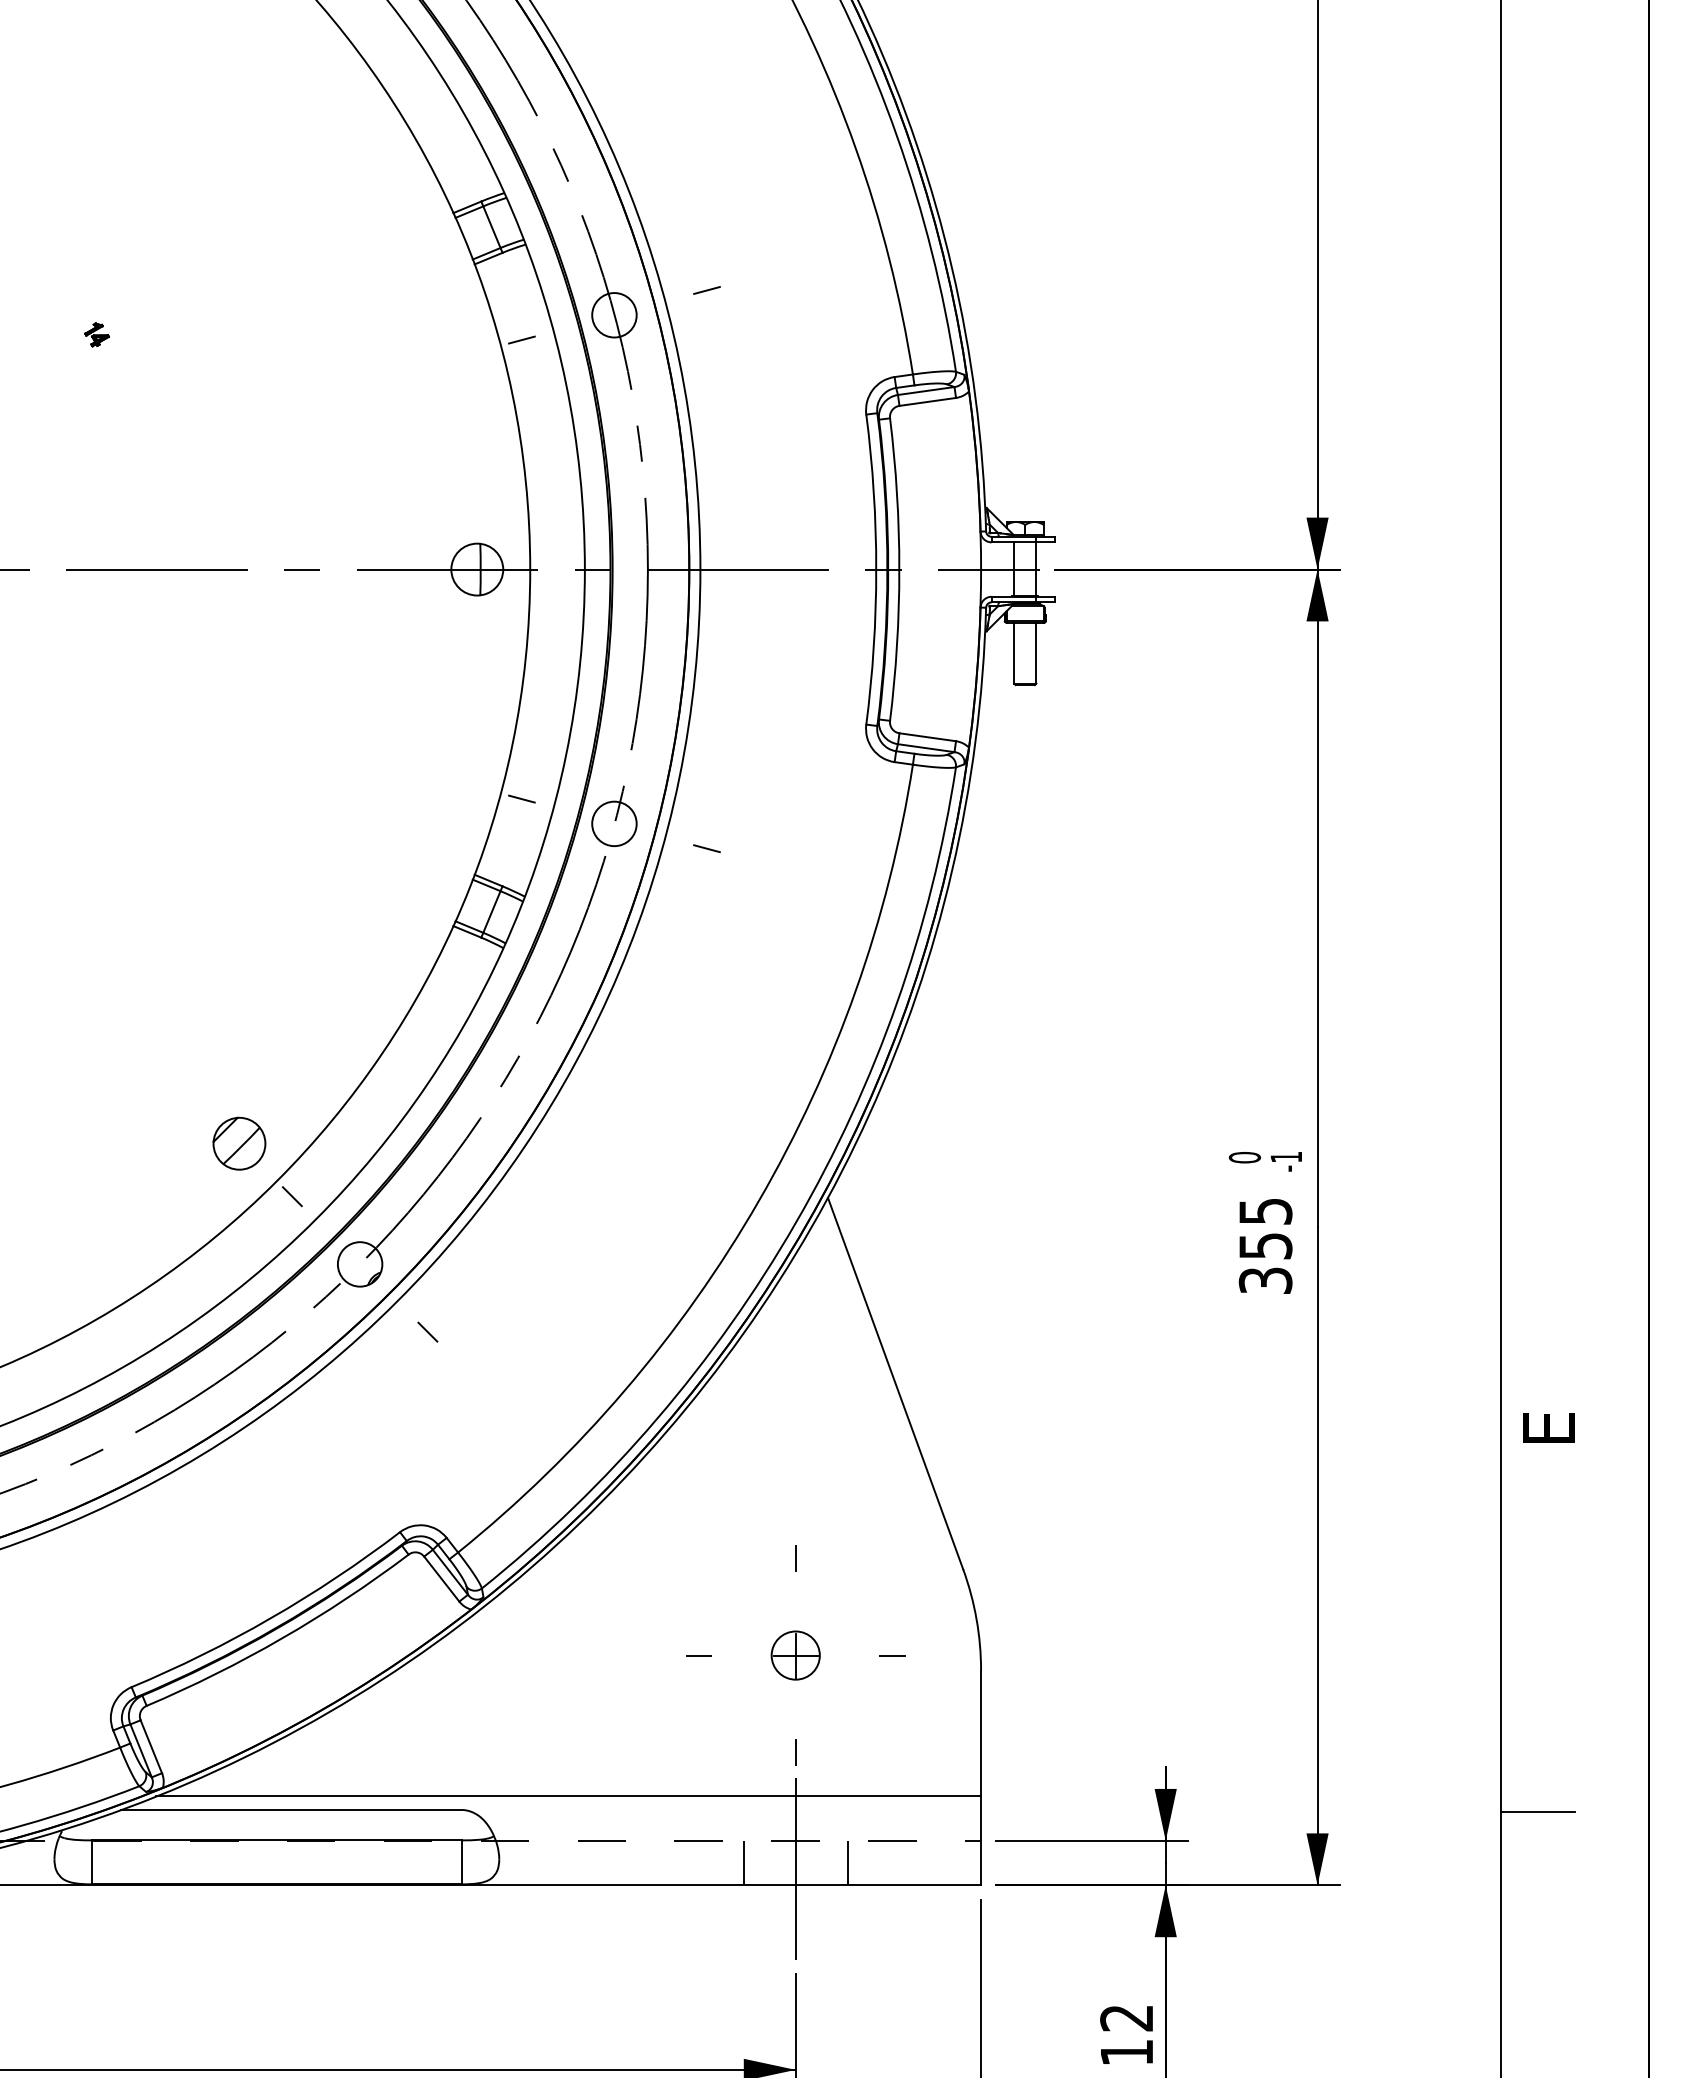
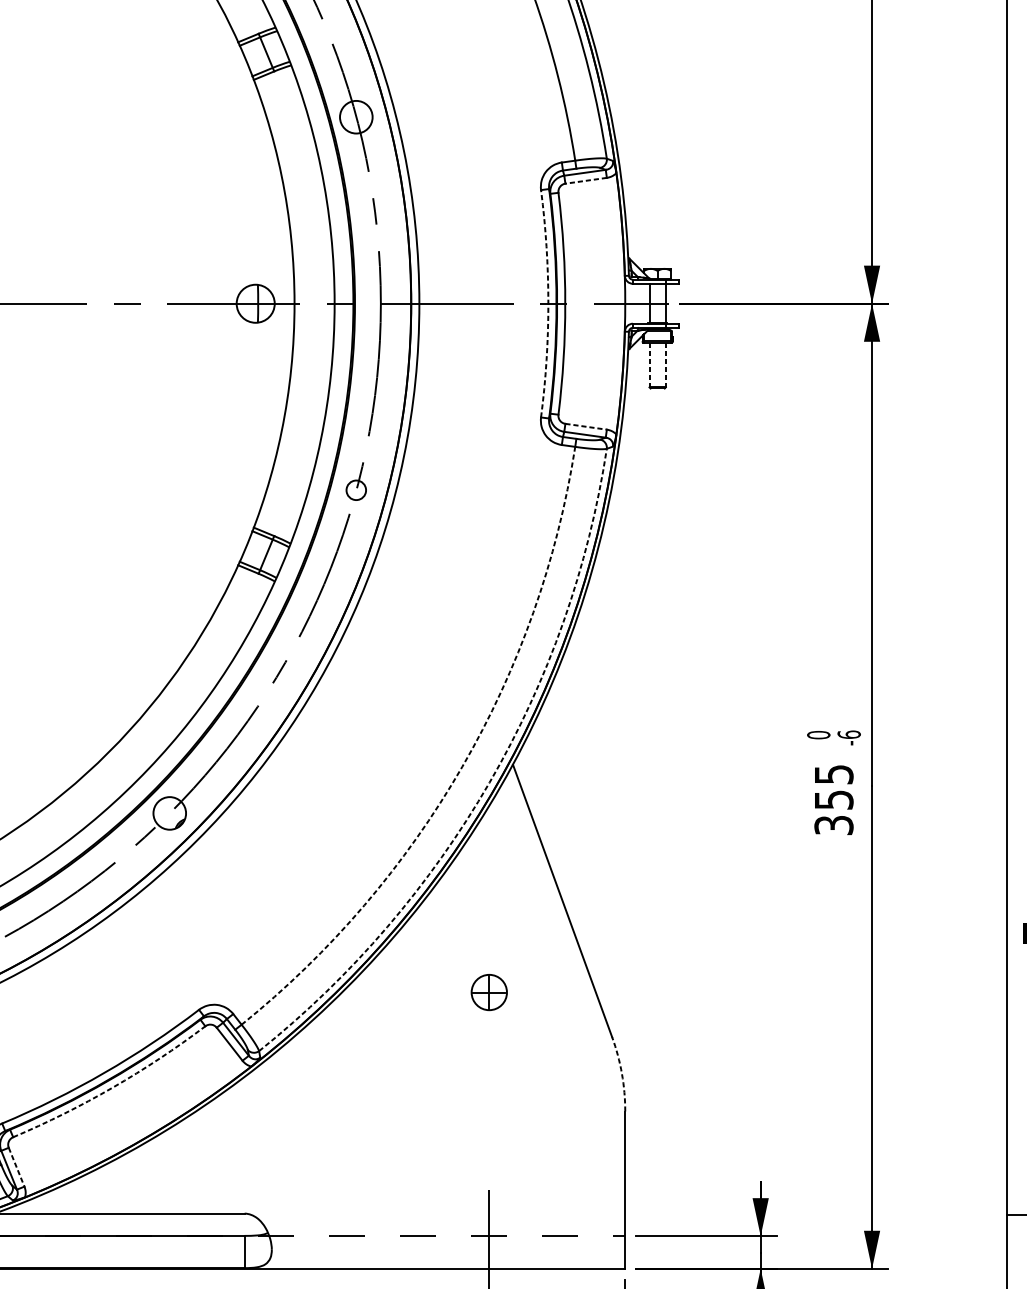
line: (706, 290) -> (423, 99), removed
line: (521, 339) -> (288, 135), removed
line: (927, 401) -> (585, 180), solid -> dashed
arc: (876, 569) -> (548, 303), solid -> dashed
line: (1014, 653) -> (649, 365), solid -> dashed
line: (1036, 653) -> (665, 365), solid -> dashed
line: (927, 737) -> (585, 426), solid -> dashed
line: (521, 798) -> (288, 471), removed
circle: (614, 823) -> (356, 490), size x0.6
line: (706, 848) -> (423, 508), removed
part: (239, 1143) -> (81, 724), removed
text: (1286, 1156) -> (849, 734), -1 -> -6
line: (292, 1196) -> (120, 763), removed
arc: (758, 1200) -> (461, 766), solid -> dashed
arc: (796, 1222) -> (489, 782), solid -> dashed
line: (427, 1332) -> (219, 863), removed
line: (795, 1558) -> (489, 1029), removed
arc: (976, 1619) -> (621, 1073), solid -> dashed
arc: (282, 1638) -> (112, 1087), solid -> dashed
line: (698, 1655) -> (417, 1100), removed
part: (795, 1655) -> (489, 992), moved
line: (892, 1655) -> (560, 1100), removed
line: (151, 1746) -> (16, 1167), solid -> dashed
line: (795, 1751) -> (489, 1170), removed
line: (568, 1796) -> (322, 1203), removed
line: (743, 1862) -> (450, 1252), removed
line: (847, 1862) -> (527, 1252), removed

